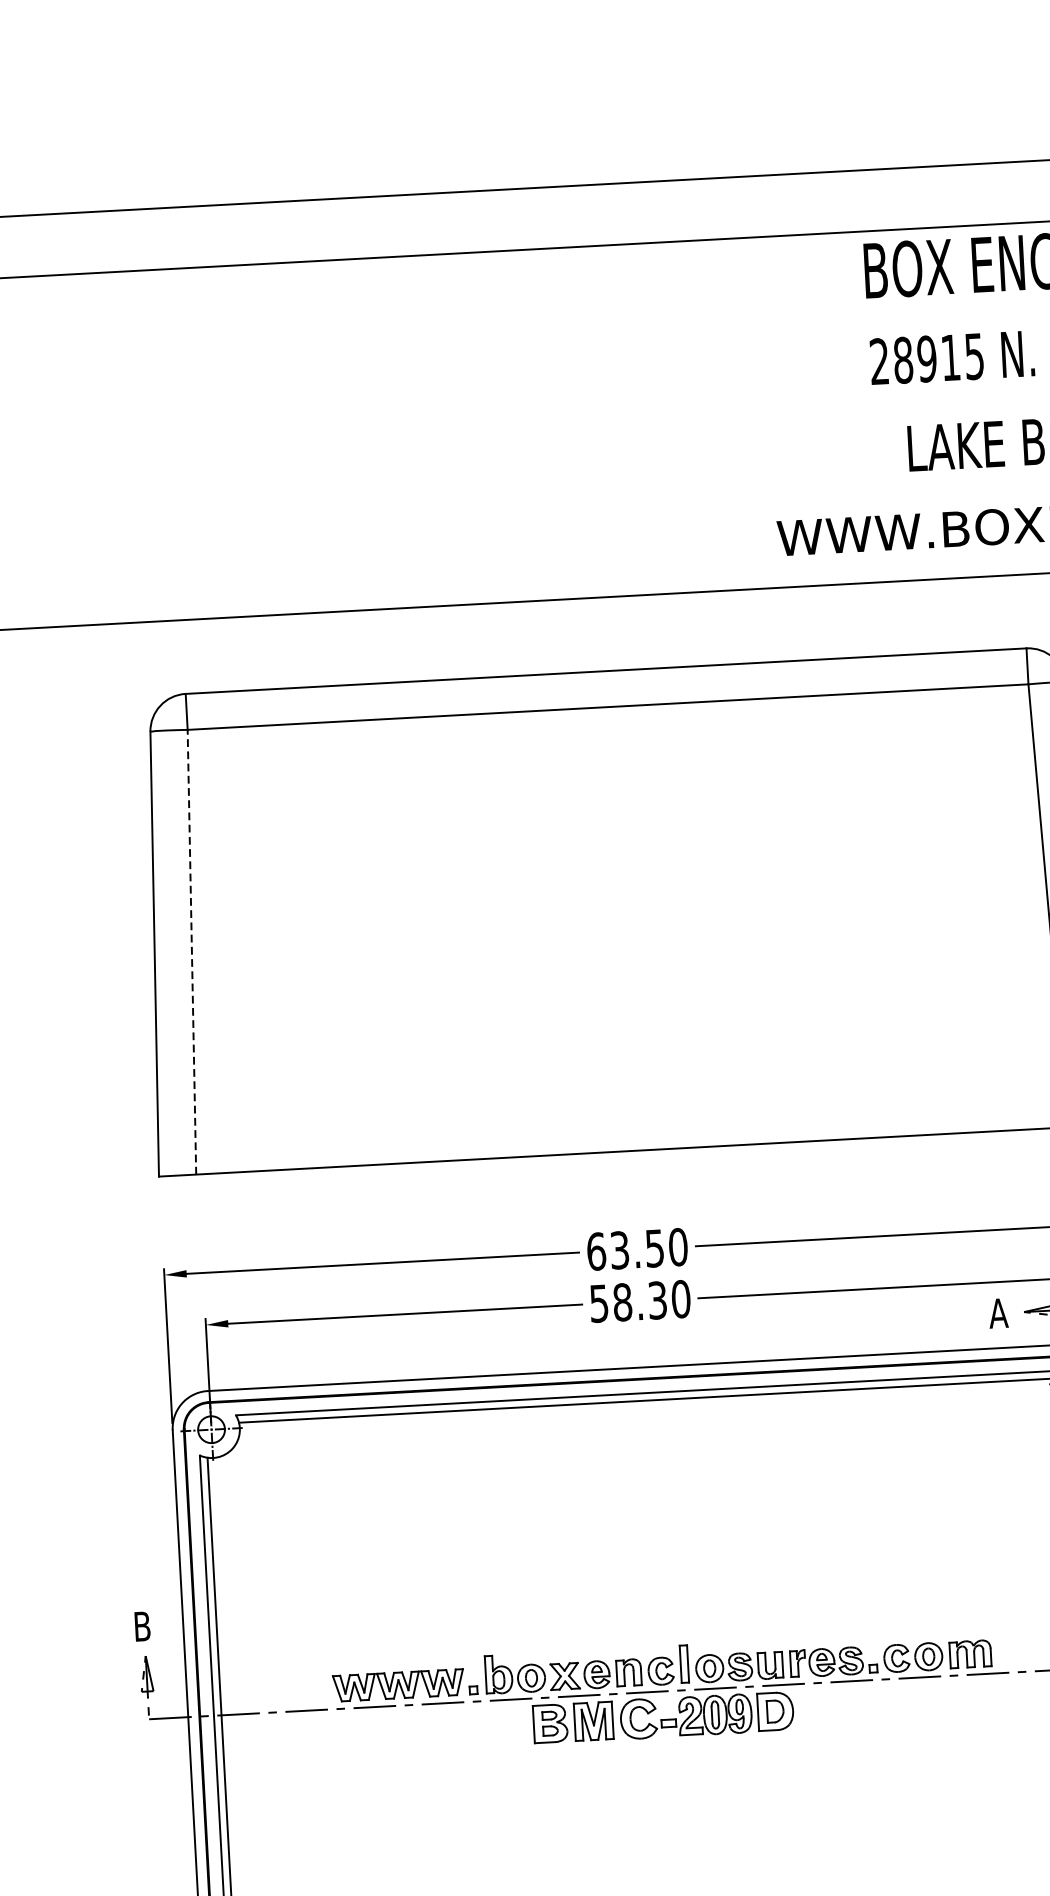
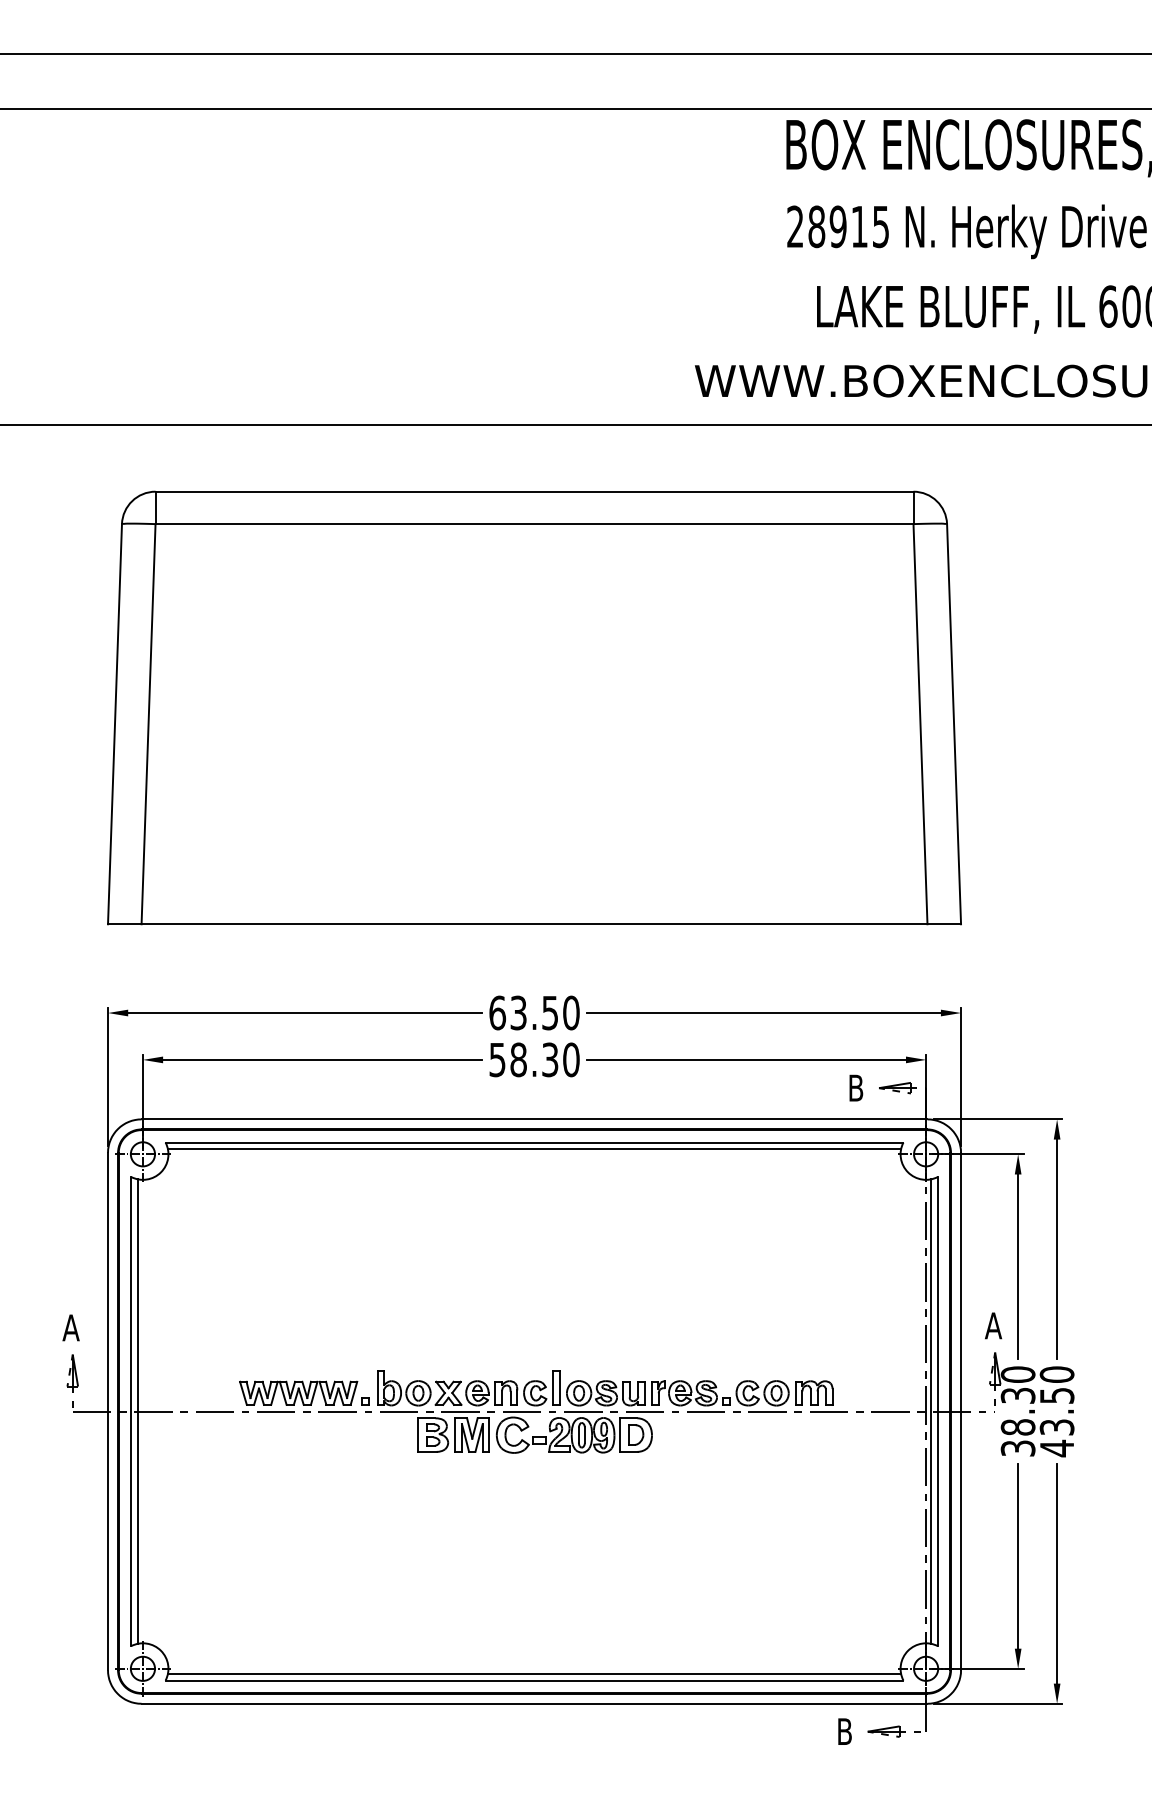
line: (191, 951) -> (148, 723), dashed -> solid
text: (997, 1312) -> (855, 1087), A -> B
text: (141, 1626) -> (70, 1327), B -> A

